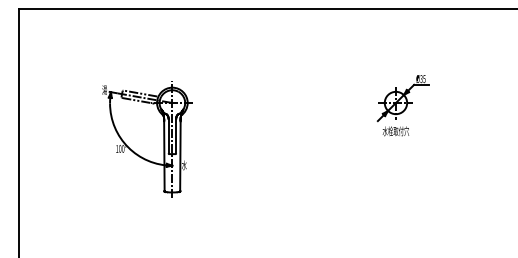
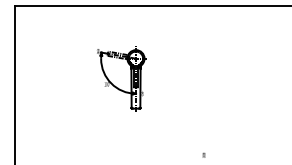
part: (402, 106) -> (228, 60), removed
part: (146, 138) -> (121, 78), moved

